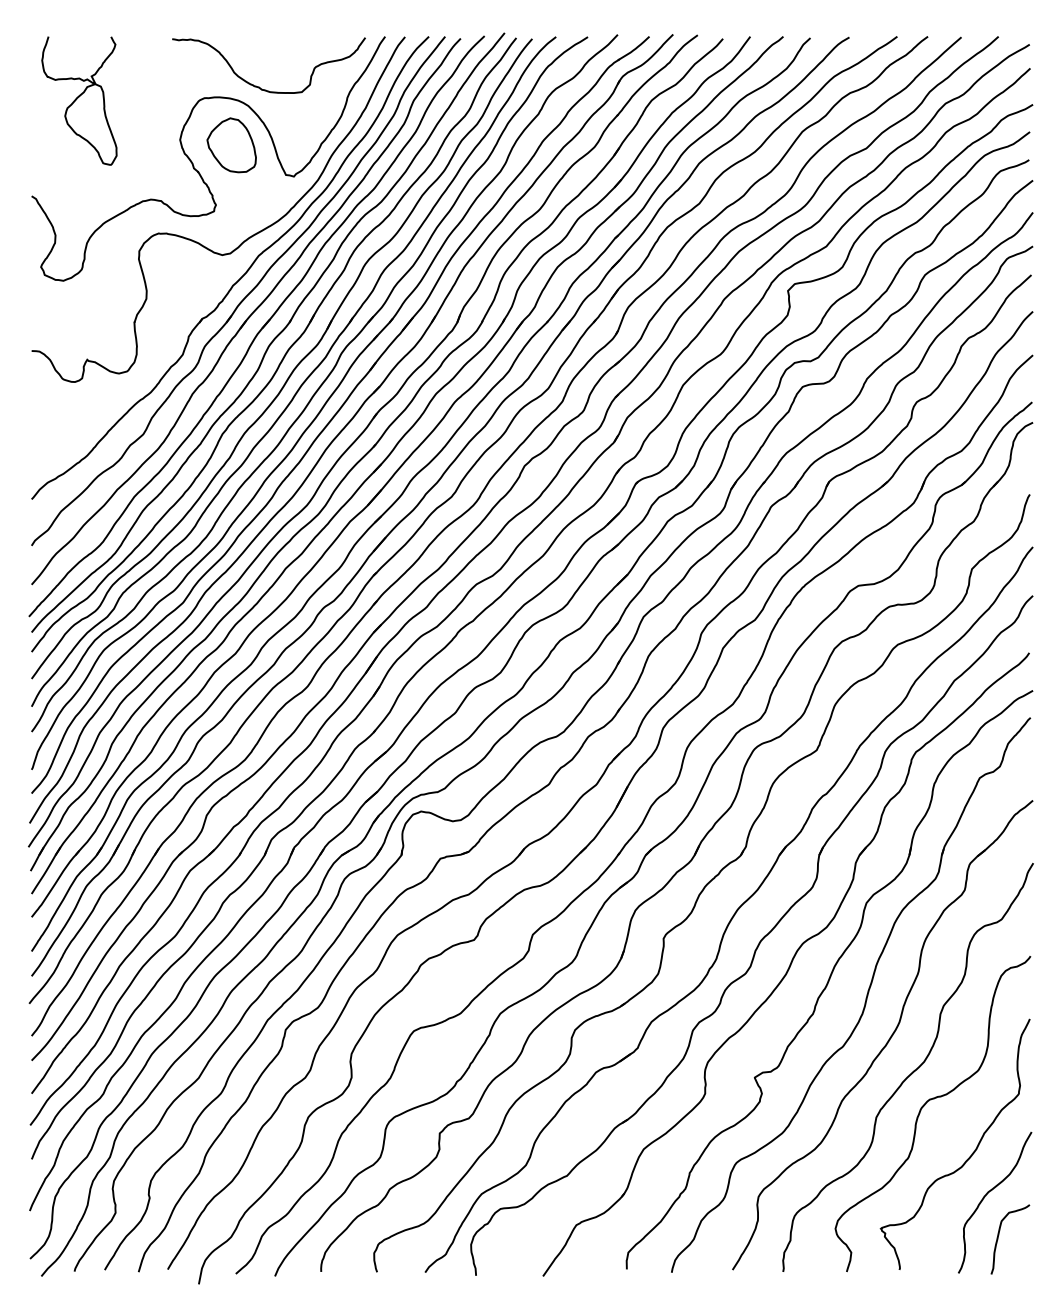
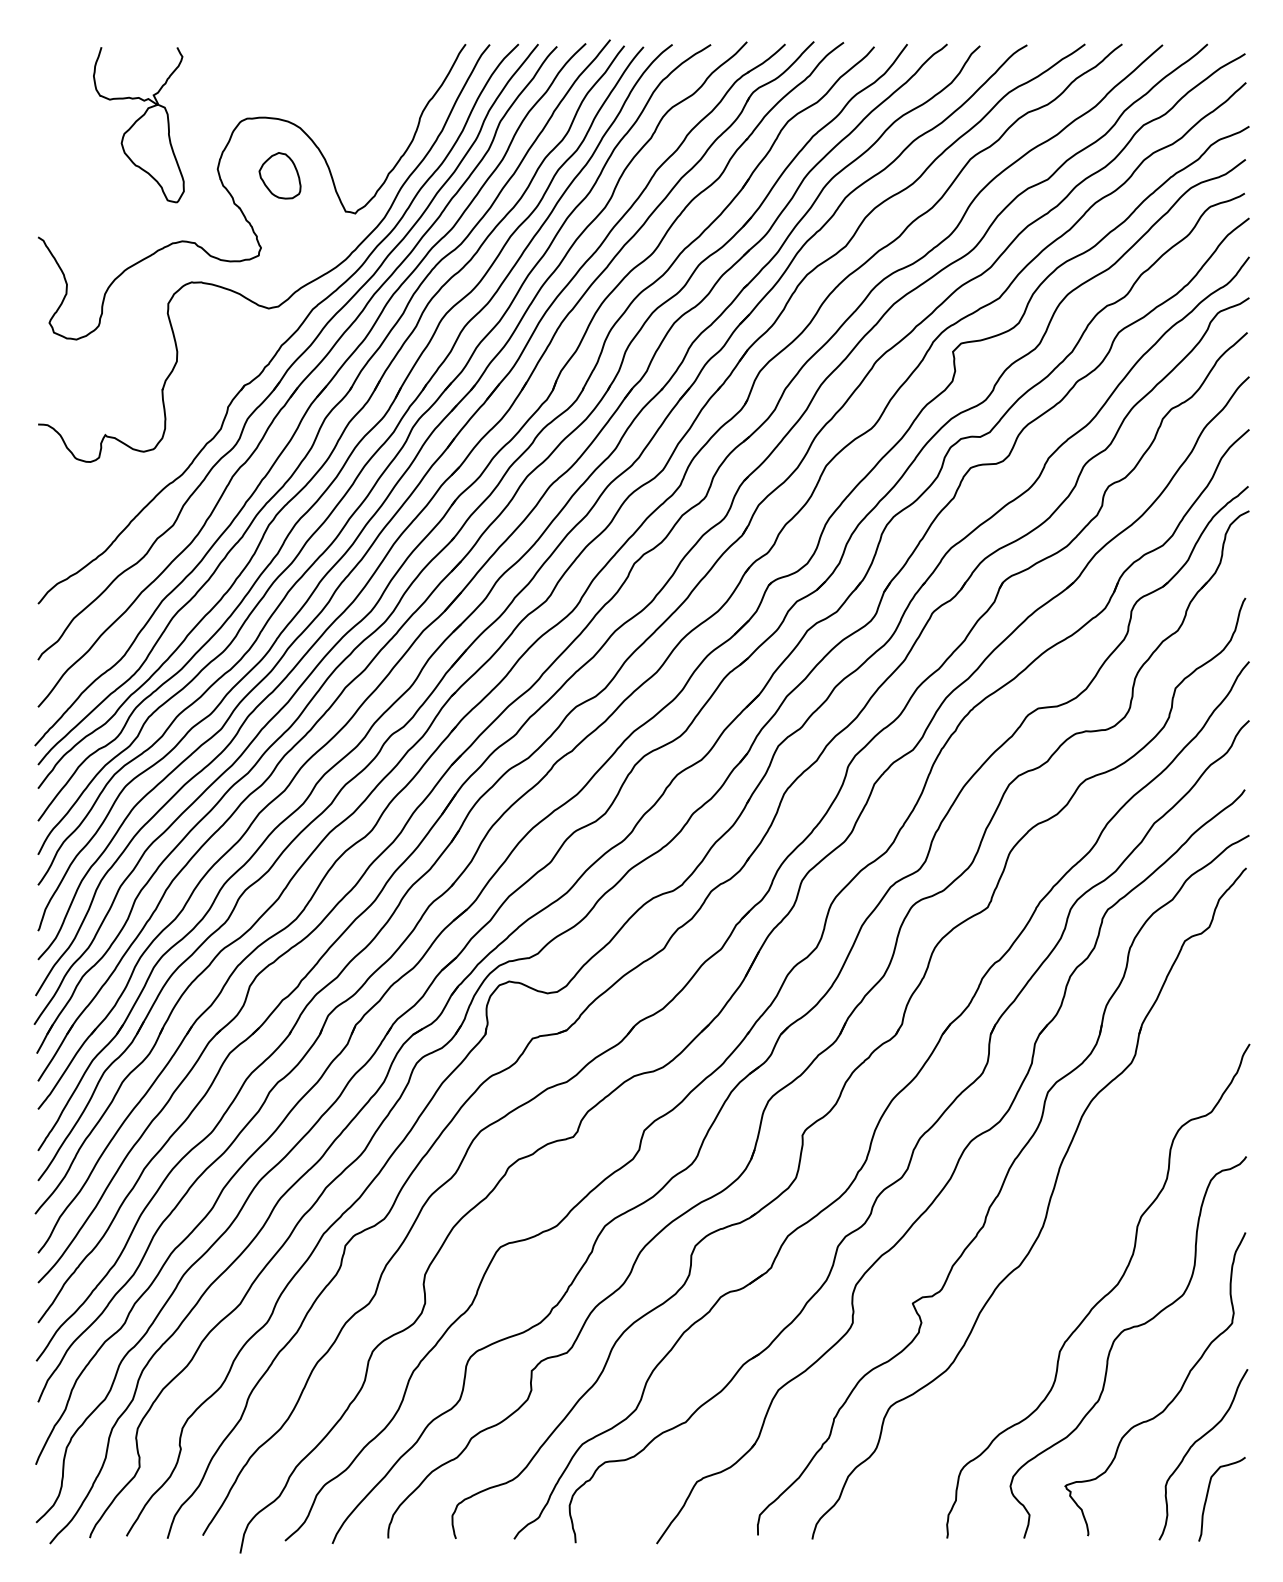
curve: (258, 86) -> (312, 104), removed
curve: (77, 98) -> (136, 122), moved
part: (231, 145) -> (279, 175), size x0.7
part: (889, 1038) -> (1075, 1255), removed

